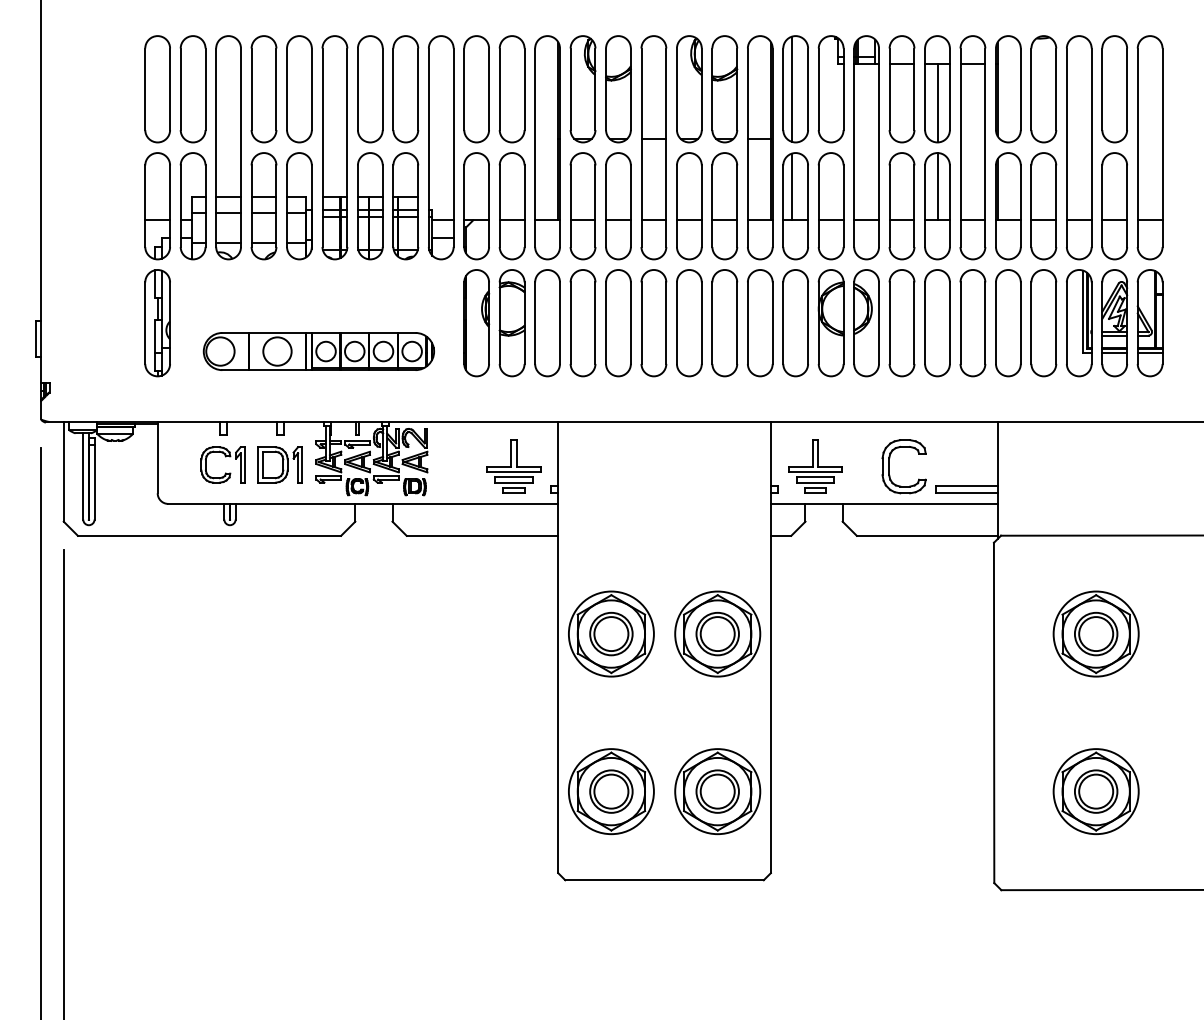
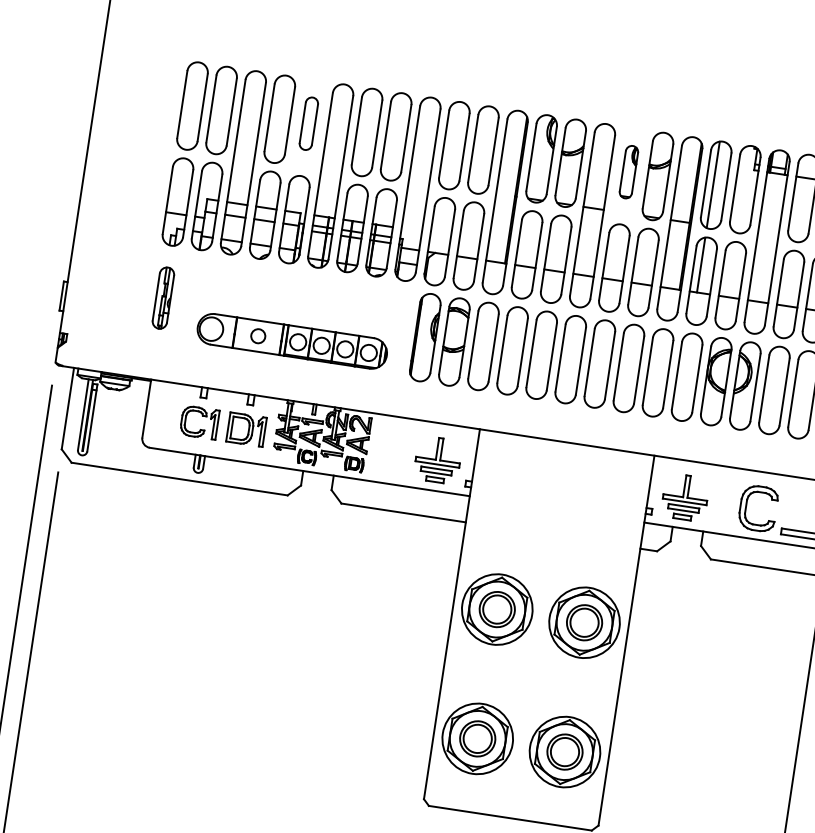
part: (299, 89) -> (308, 123), size x0.6
part: (689, 89) -> (628, 172), size x0.6
part: (157, 323) -> (163, 298), size x0.7
circle: (277, 351) -> (258, 336), size x0.6

